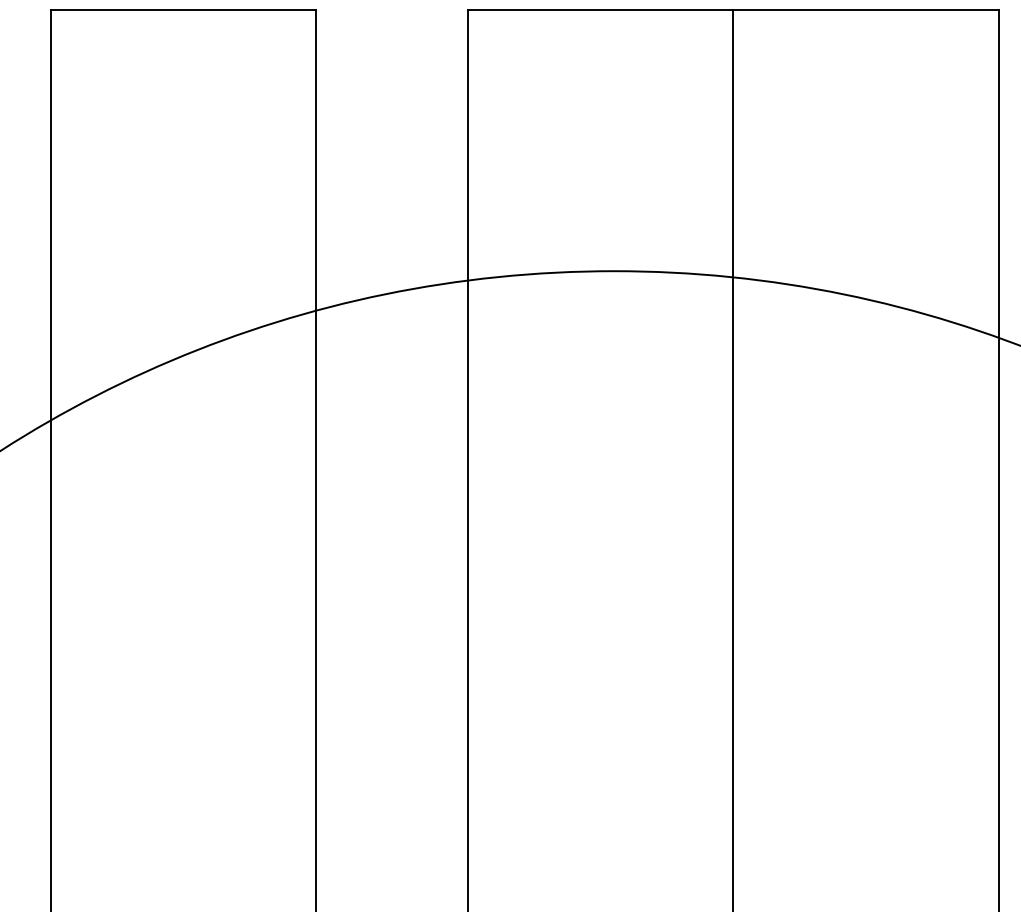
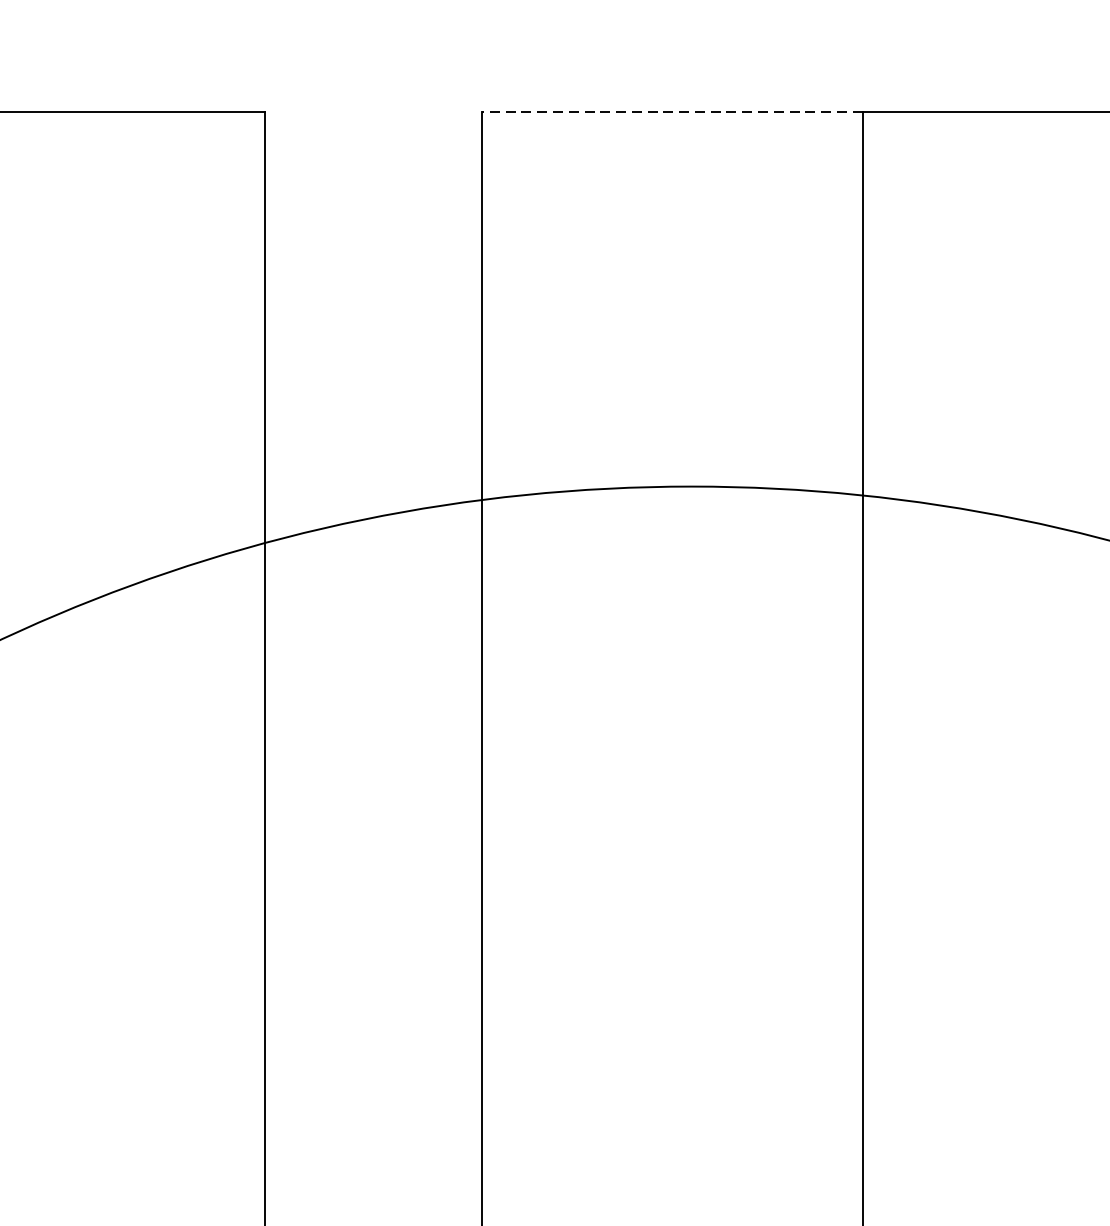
line: (600, 9) -> (671, 111), solid -> dashed

